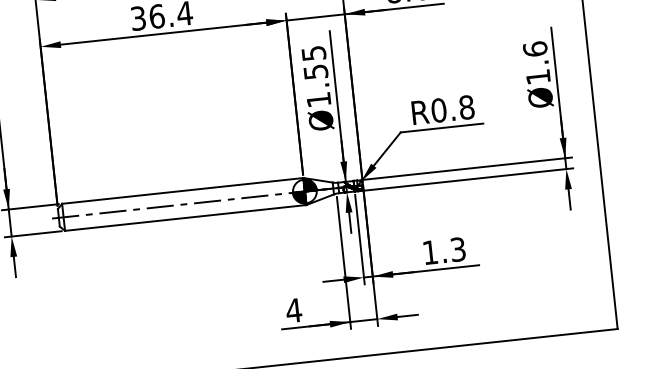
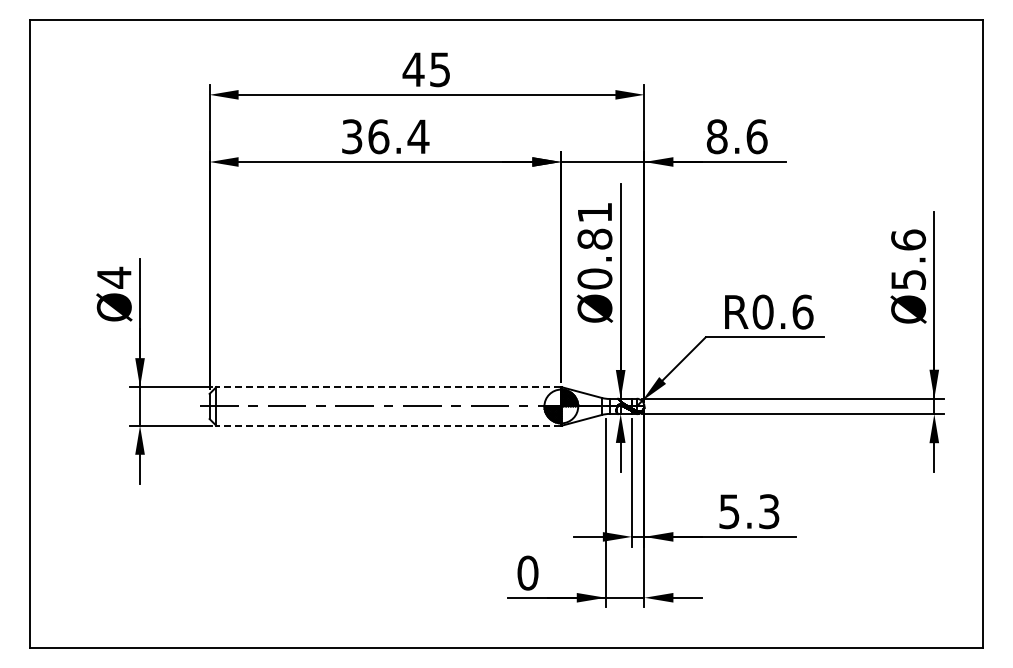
text: (538, 76) -> (908, 279), Ø1.6 -> Ø5.6
text: (316, 77) -> (594, 246), Ø1.55 -> Ø0.81
text: (466, 107) -> (802, 311), R0.8 -> R0.6
line: (182, 191) -> (388, 387), solid -> dashed
line: (185, 217) -> (388, 425), solid -> dashed
text: (430, 252) -> (729, 511), 1.3 -> 5.3
text: (293, 310) -> (527, 572), 4 -> 0

